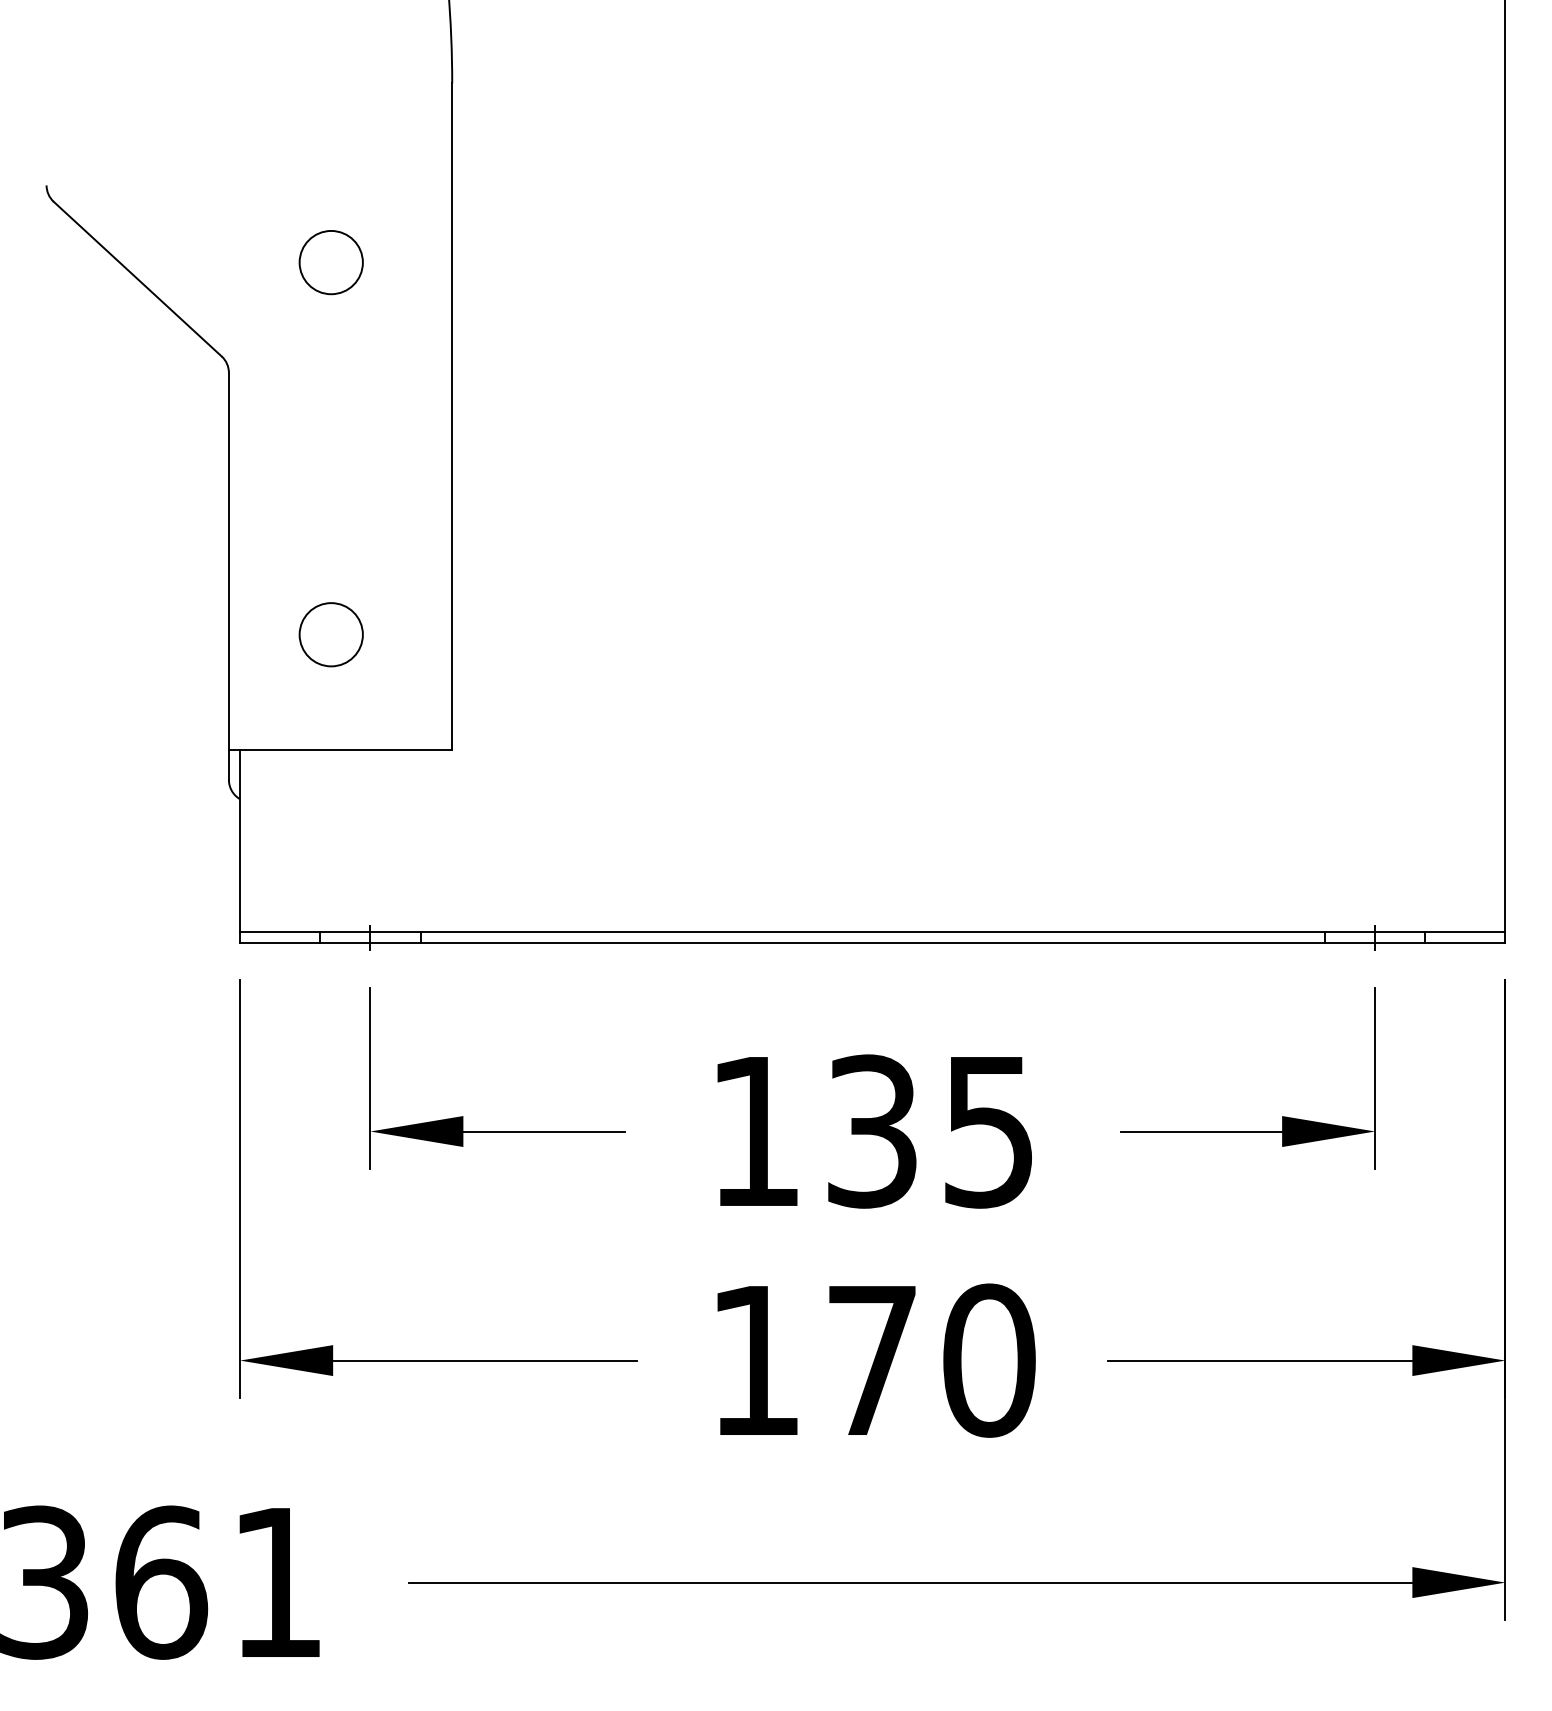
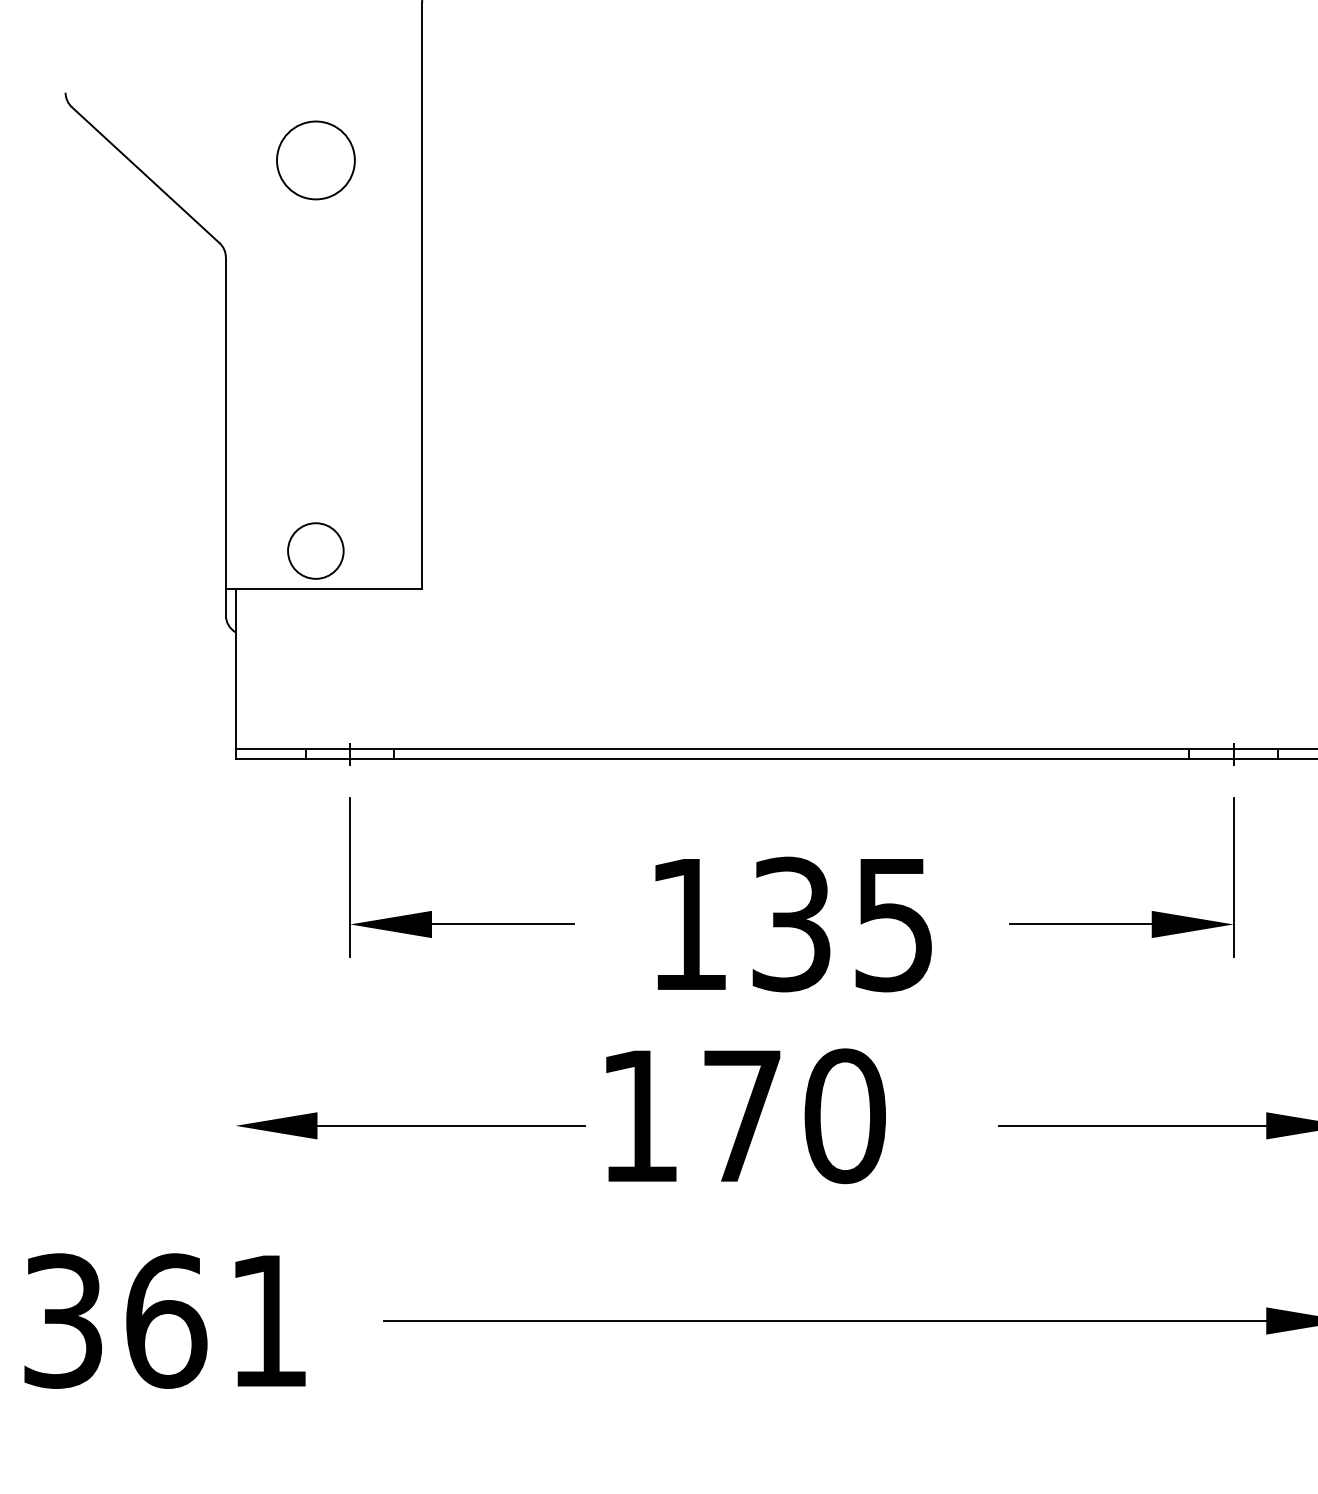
circle: (330, 262) -> (315, 160), size x1.4
circle: (330, 634) -> (315, 550), moved
line: (240, 1188) -> (236, 974), removed
text: (876, 1360) -> (745, 1116), moved

